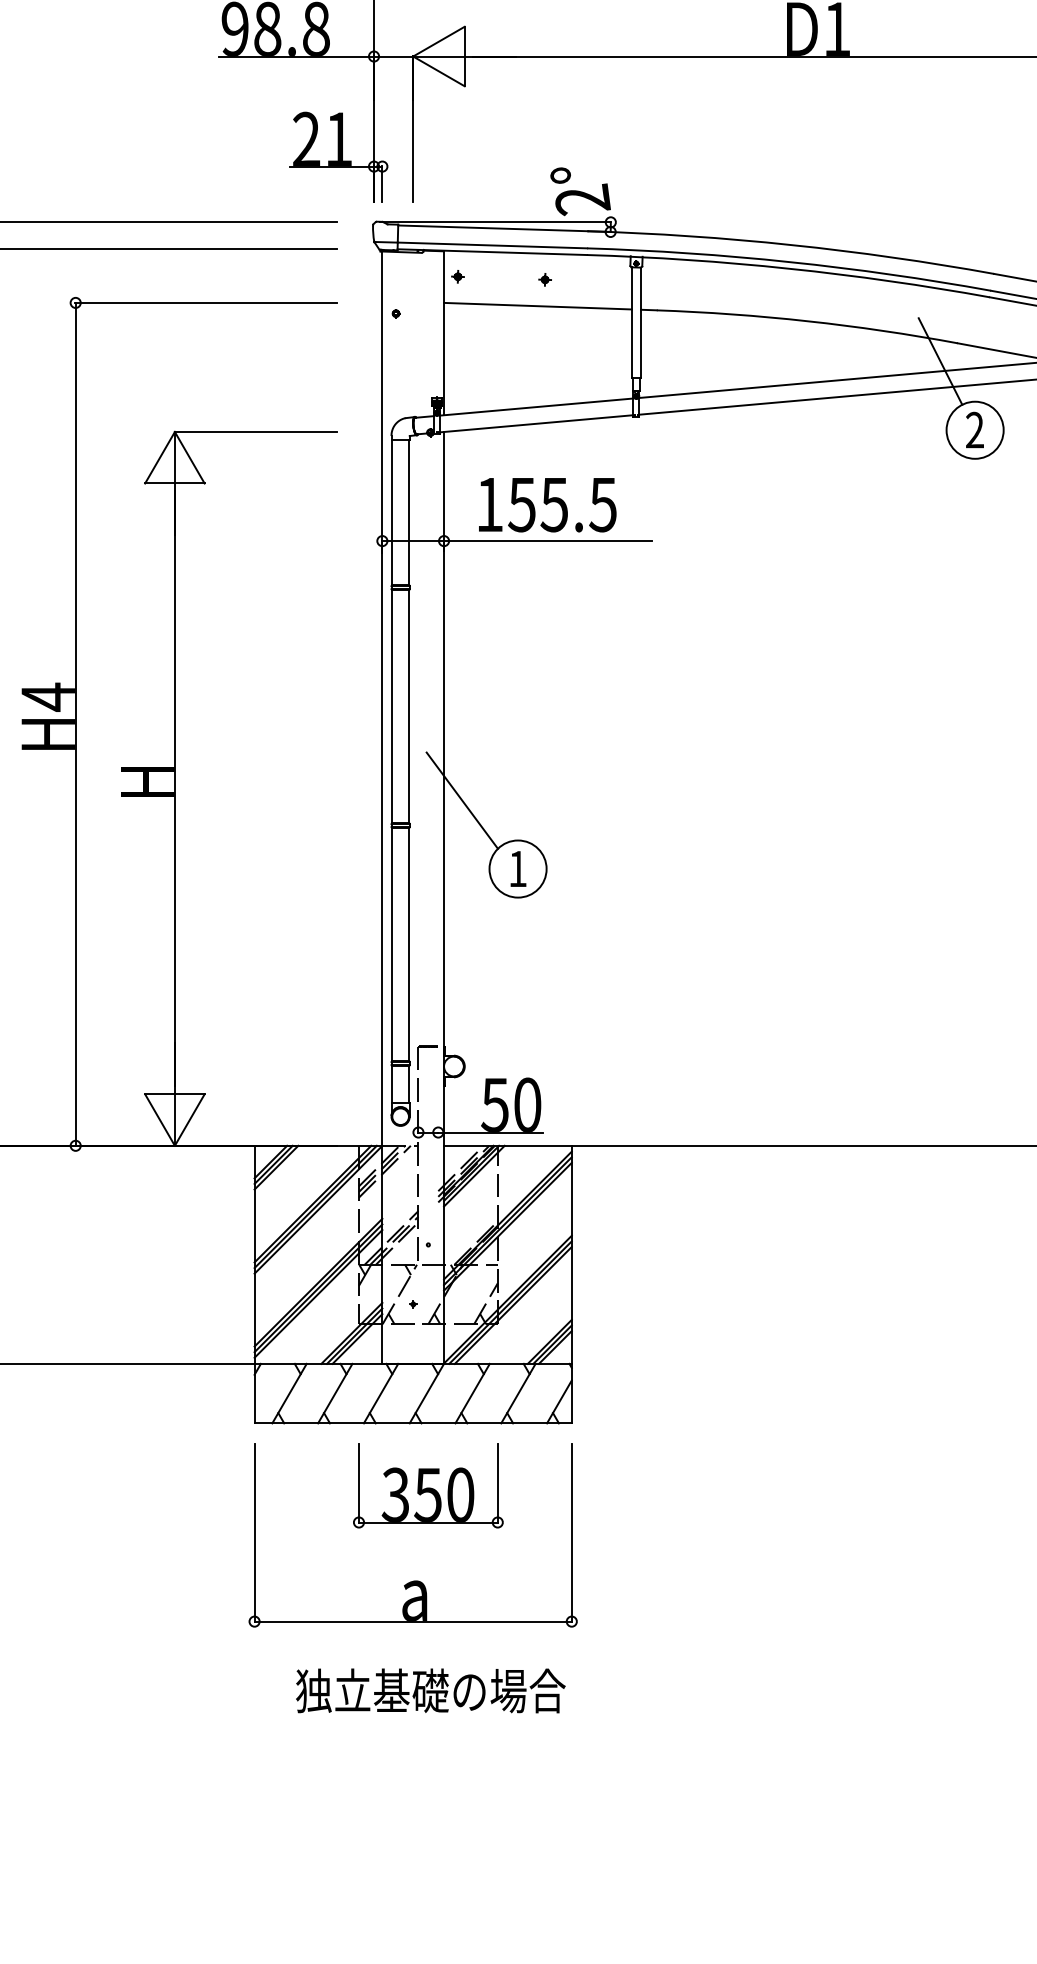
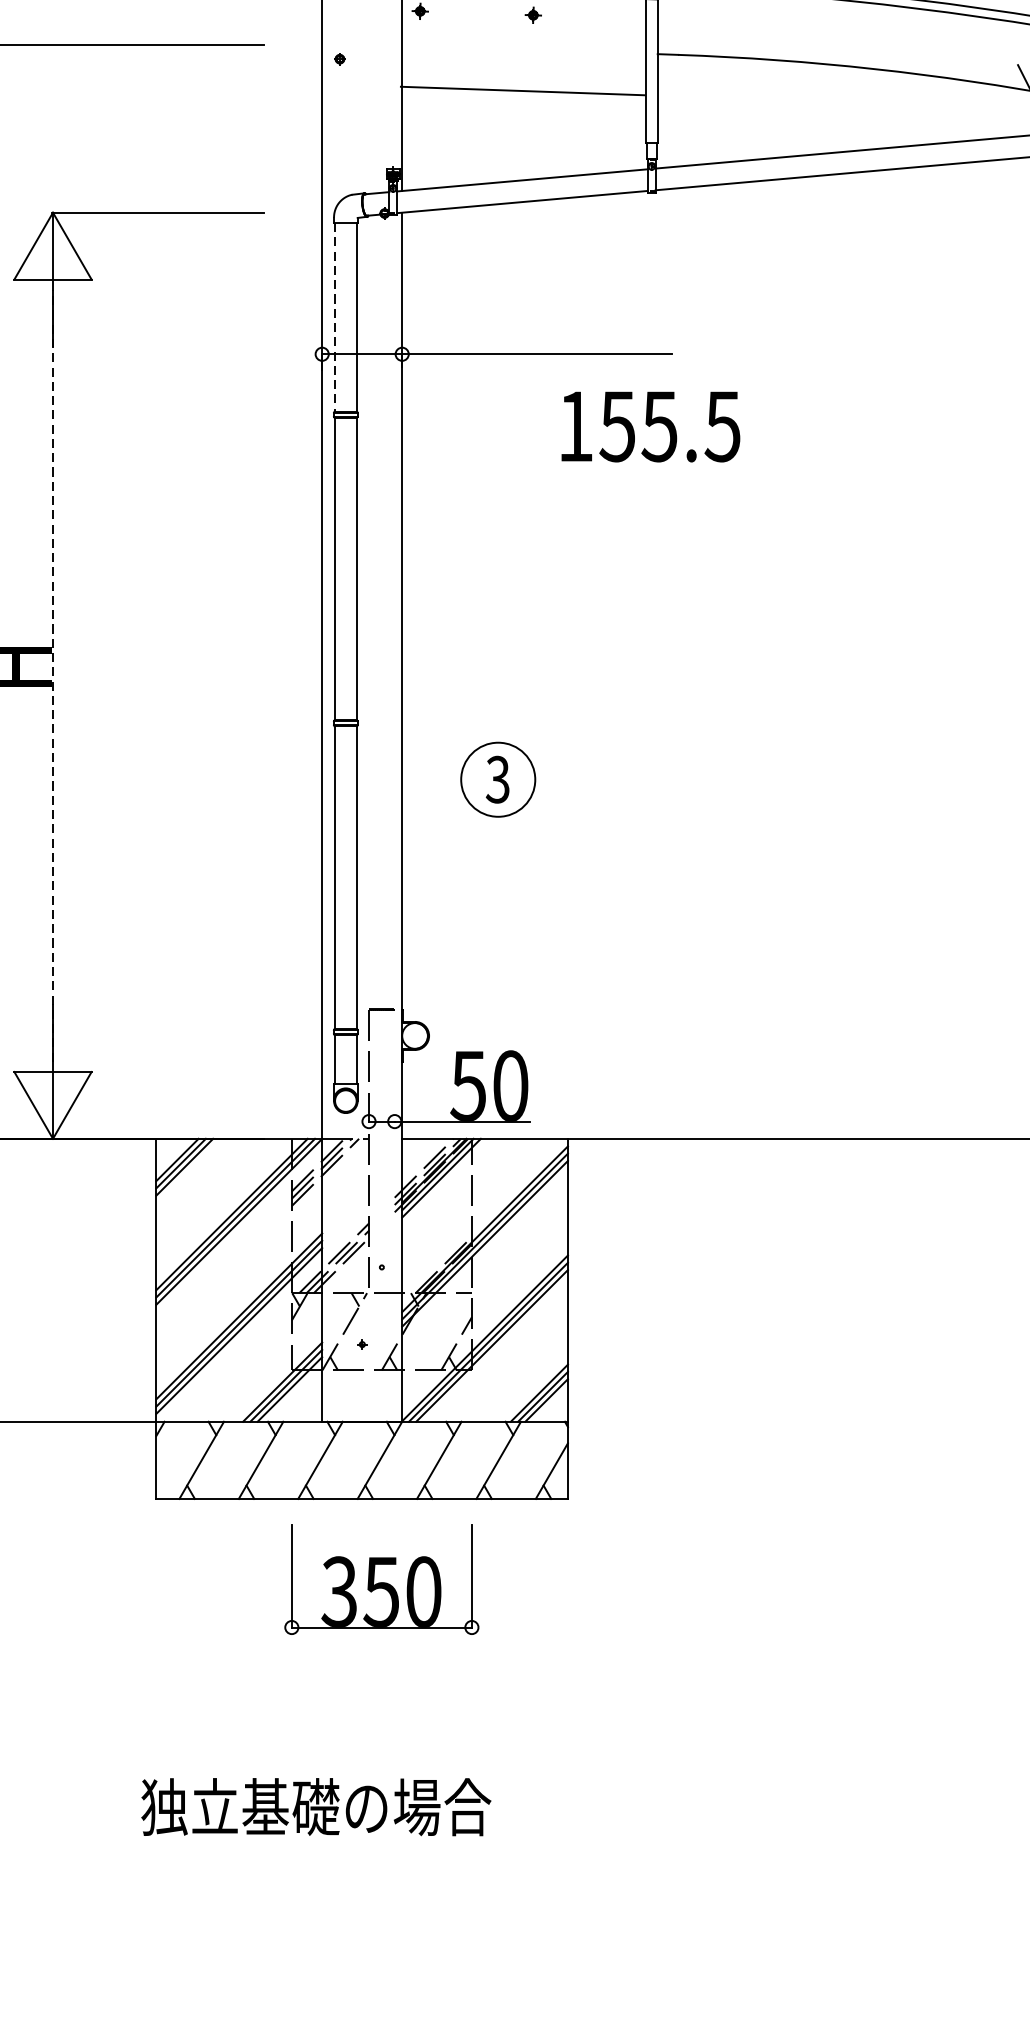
line: (537, 305) -> (522, 90), moved
text: (547, 505) -> (650, 427), moved
line: (392, 512) -> (335, 317), solid -> dashed
line: (174, 788) -> (52, 675), solid -> dashed
line: (461, 800) -> (424, 690), removed
text: (517, 868) -> (497, 779), 1 -> 3
part: (413, 1580) -> (362, 1702), removed
text: (430, 1690) -> (315, 1806), moved

